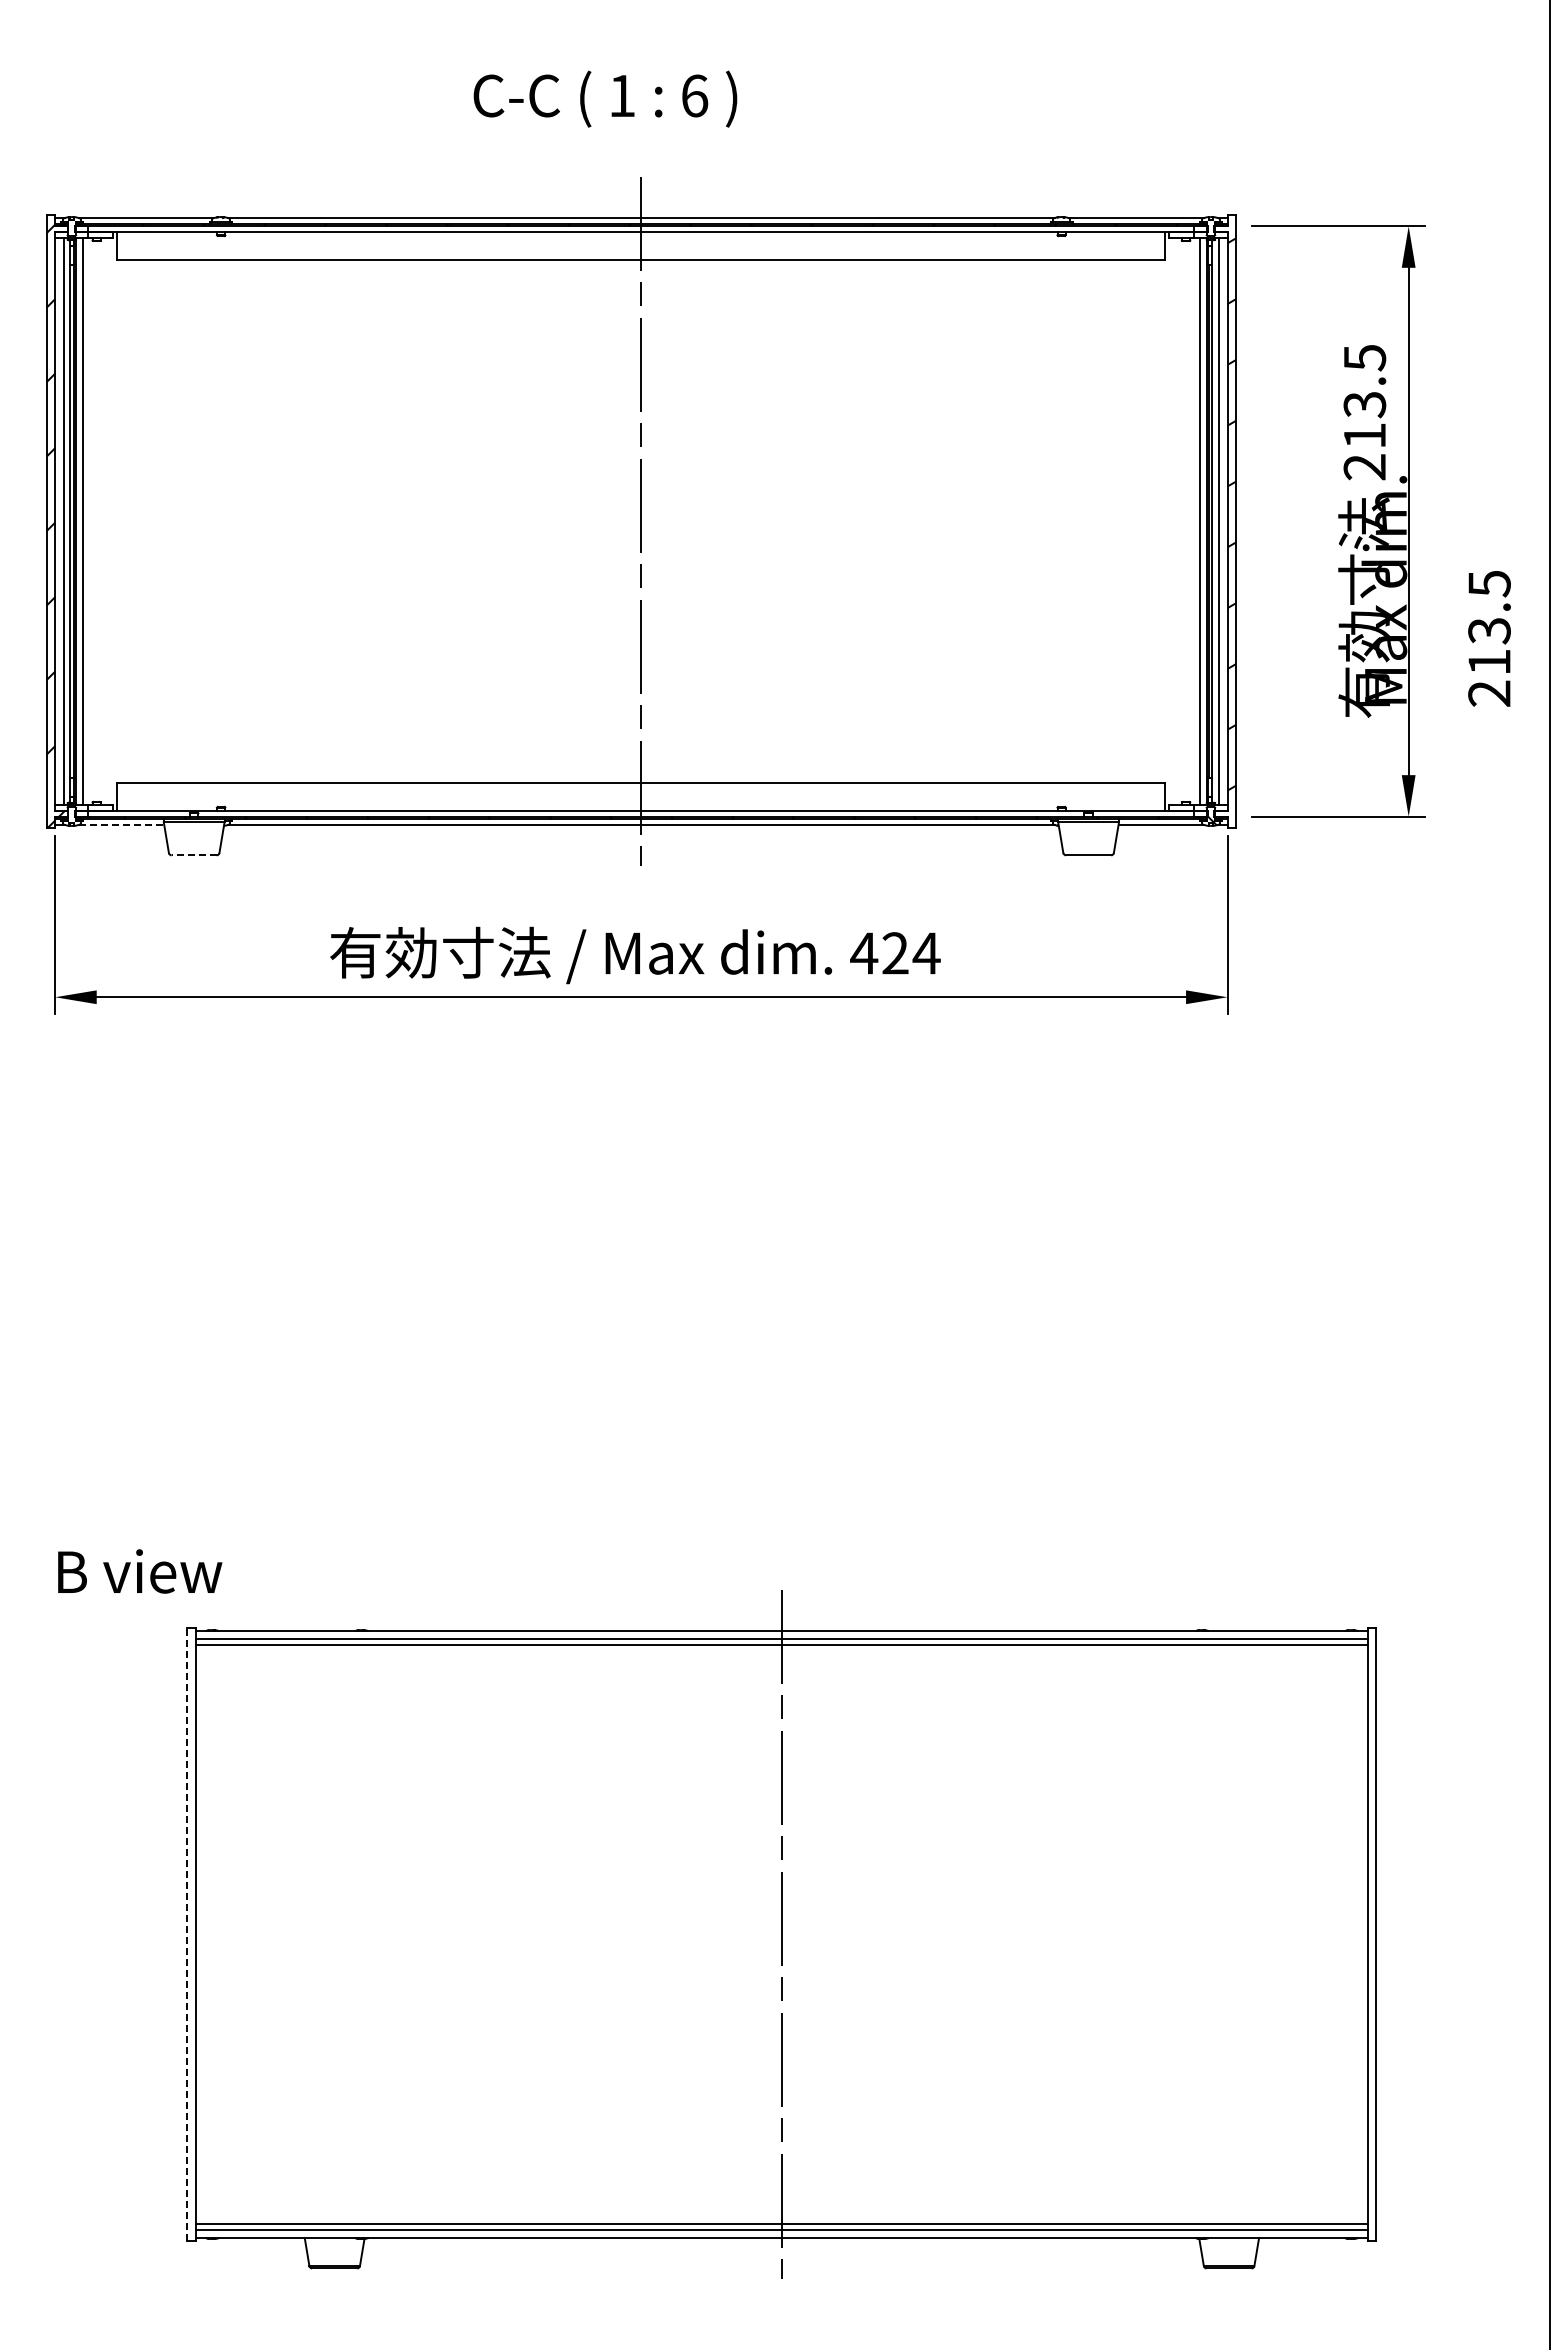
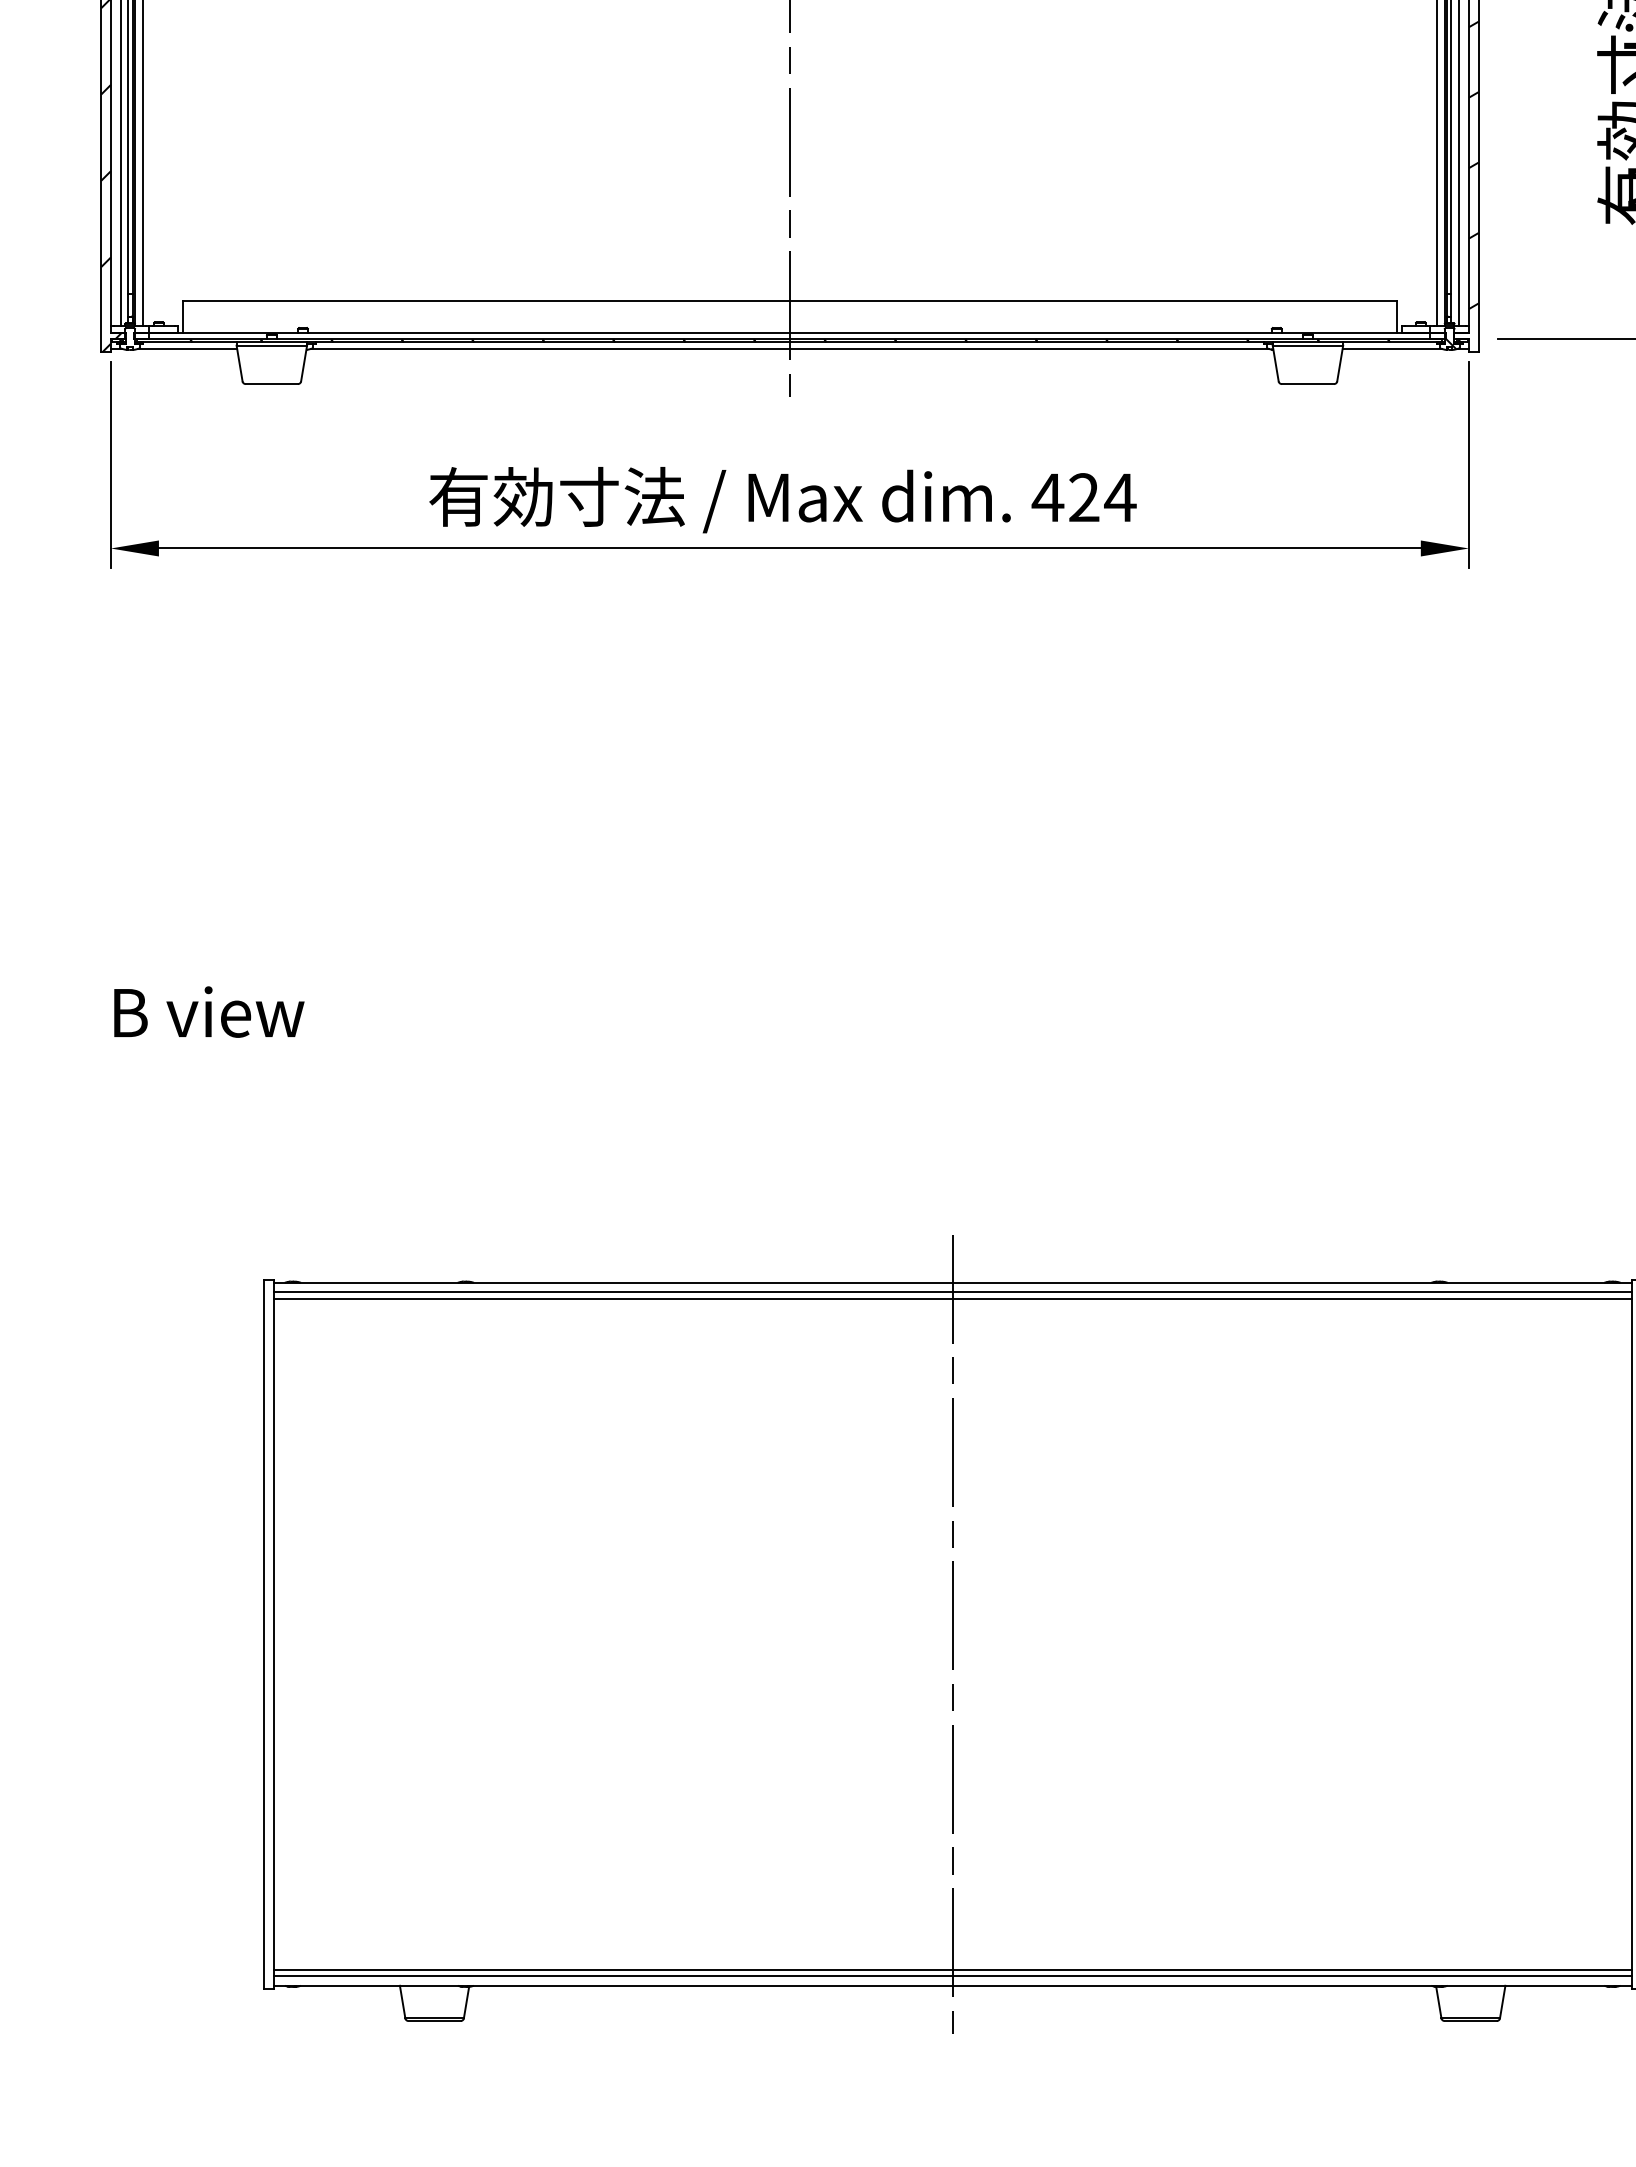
line: (121, 824) -> (187, 348), dashed -> solid
line: (194, 855) -> (272, 384), dashed -> solid
text: (140, 1571) -> (209, 1012), moved
line: (187, 1934) -> (264, 1634), dashed -> solid

